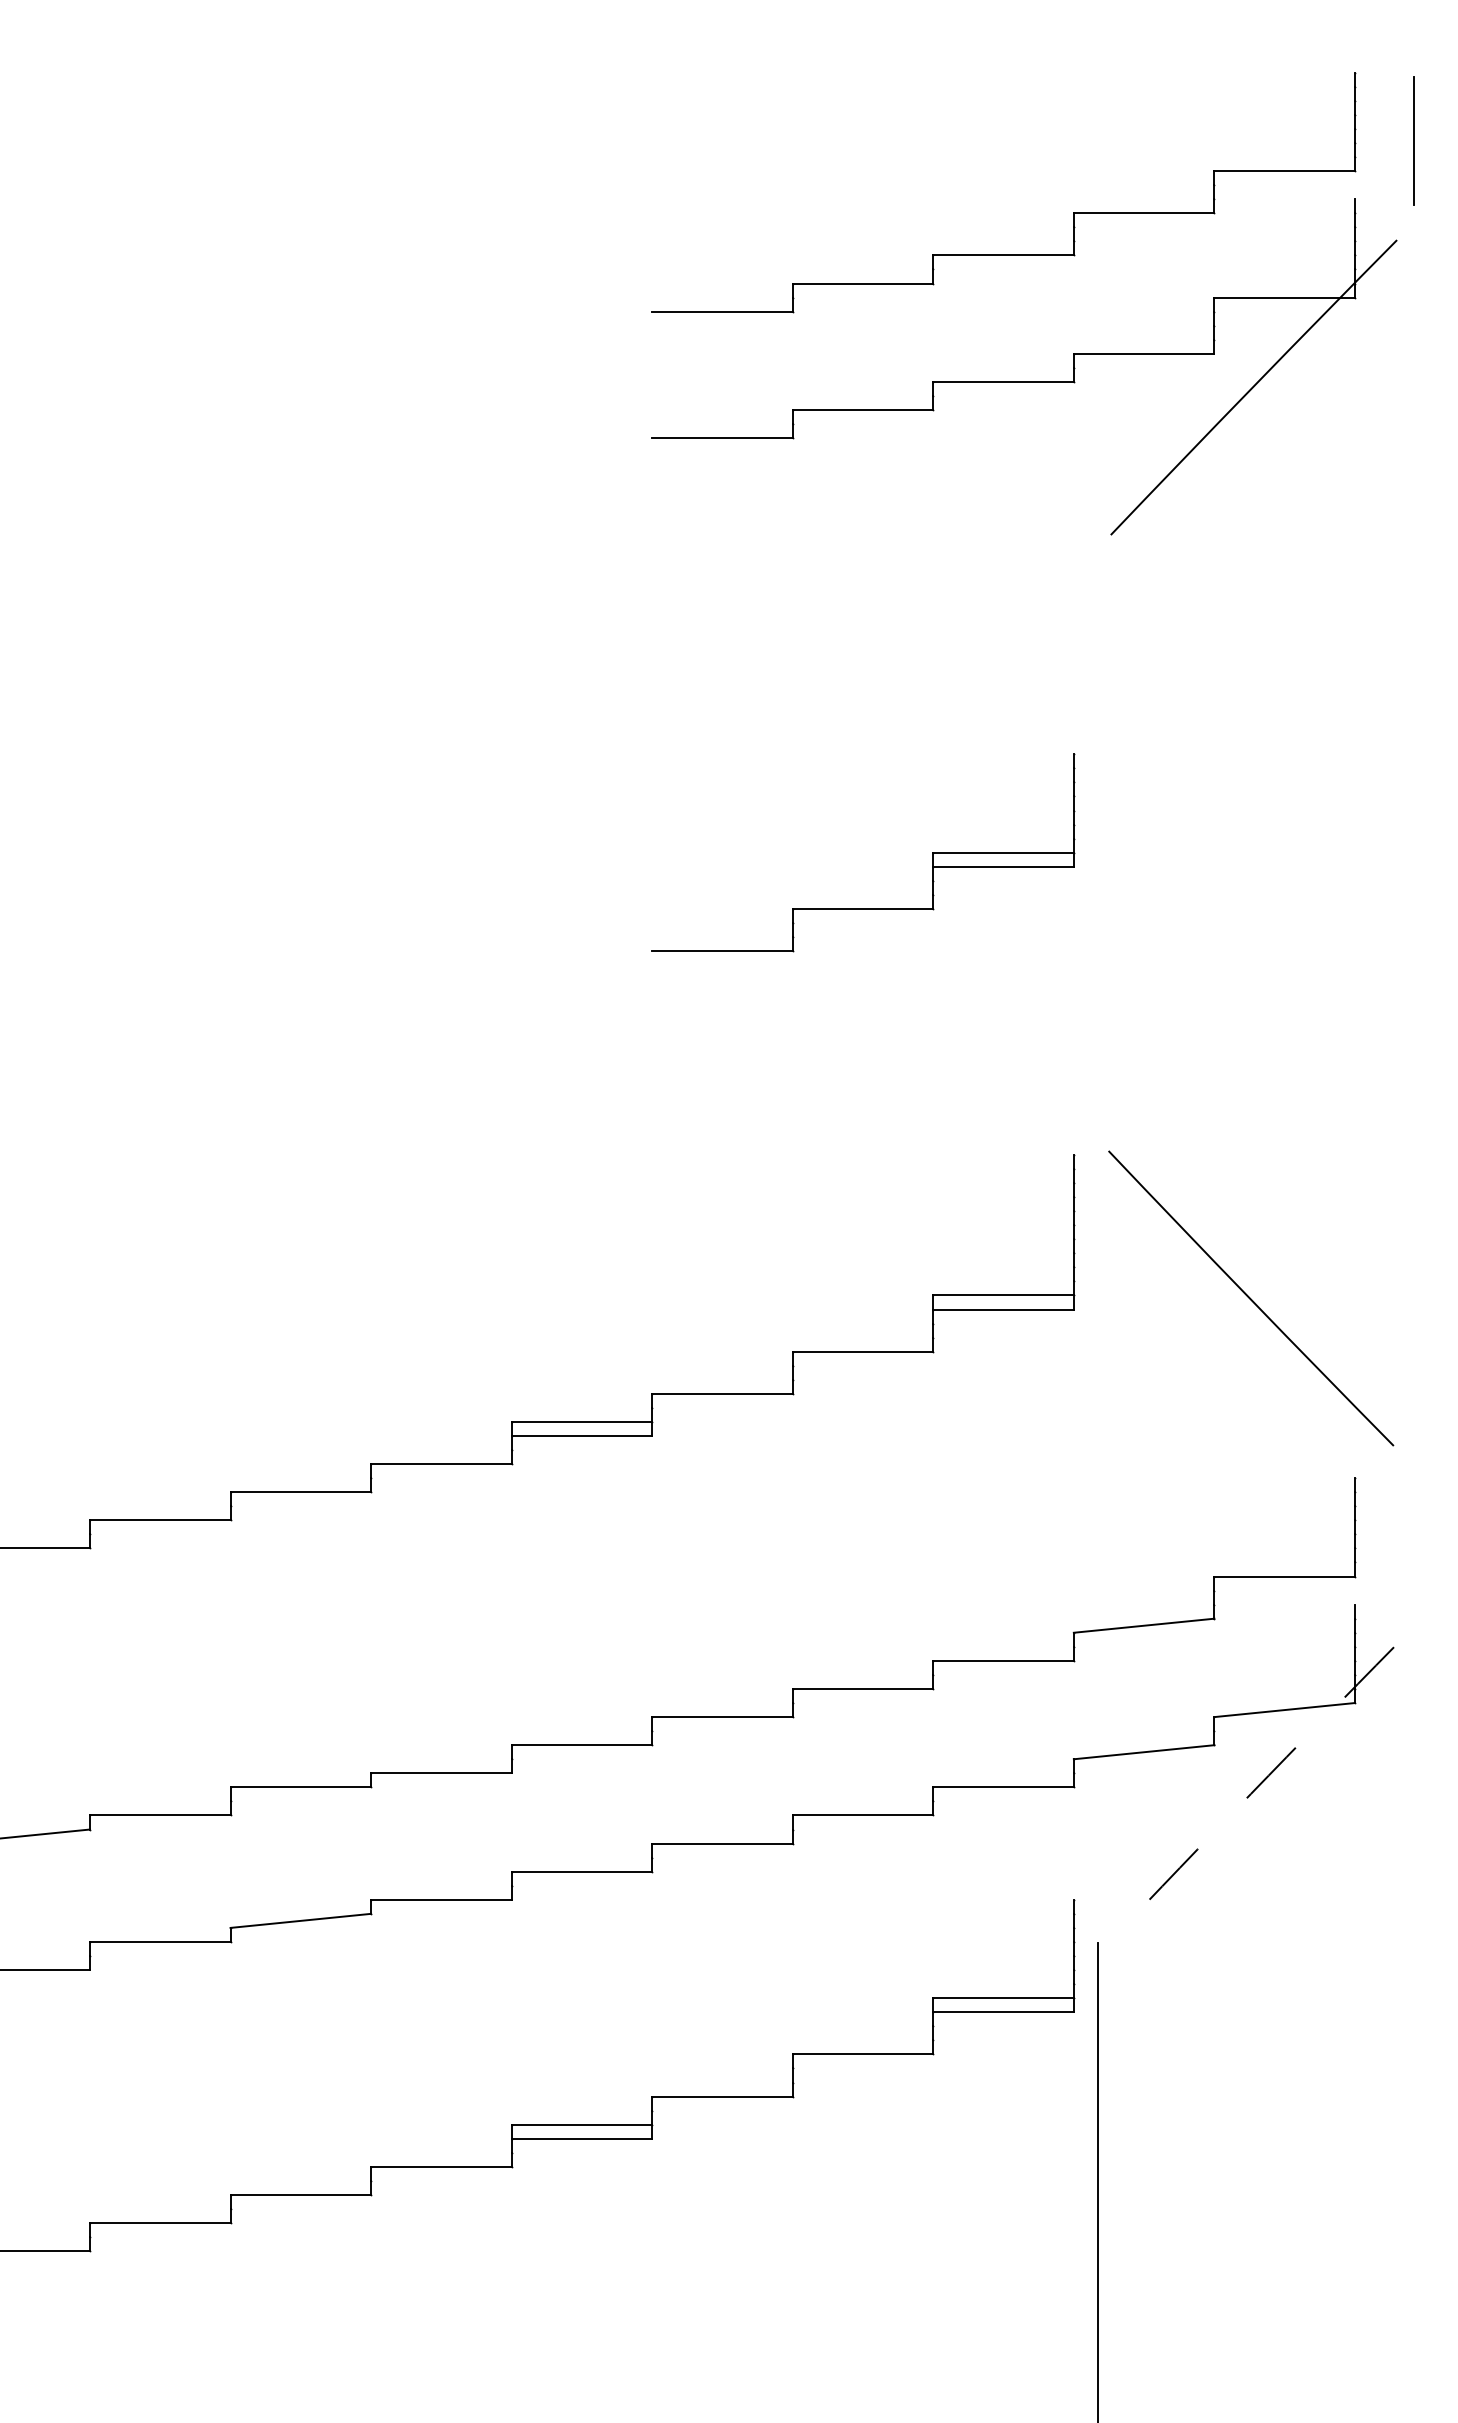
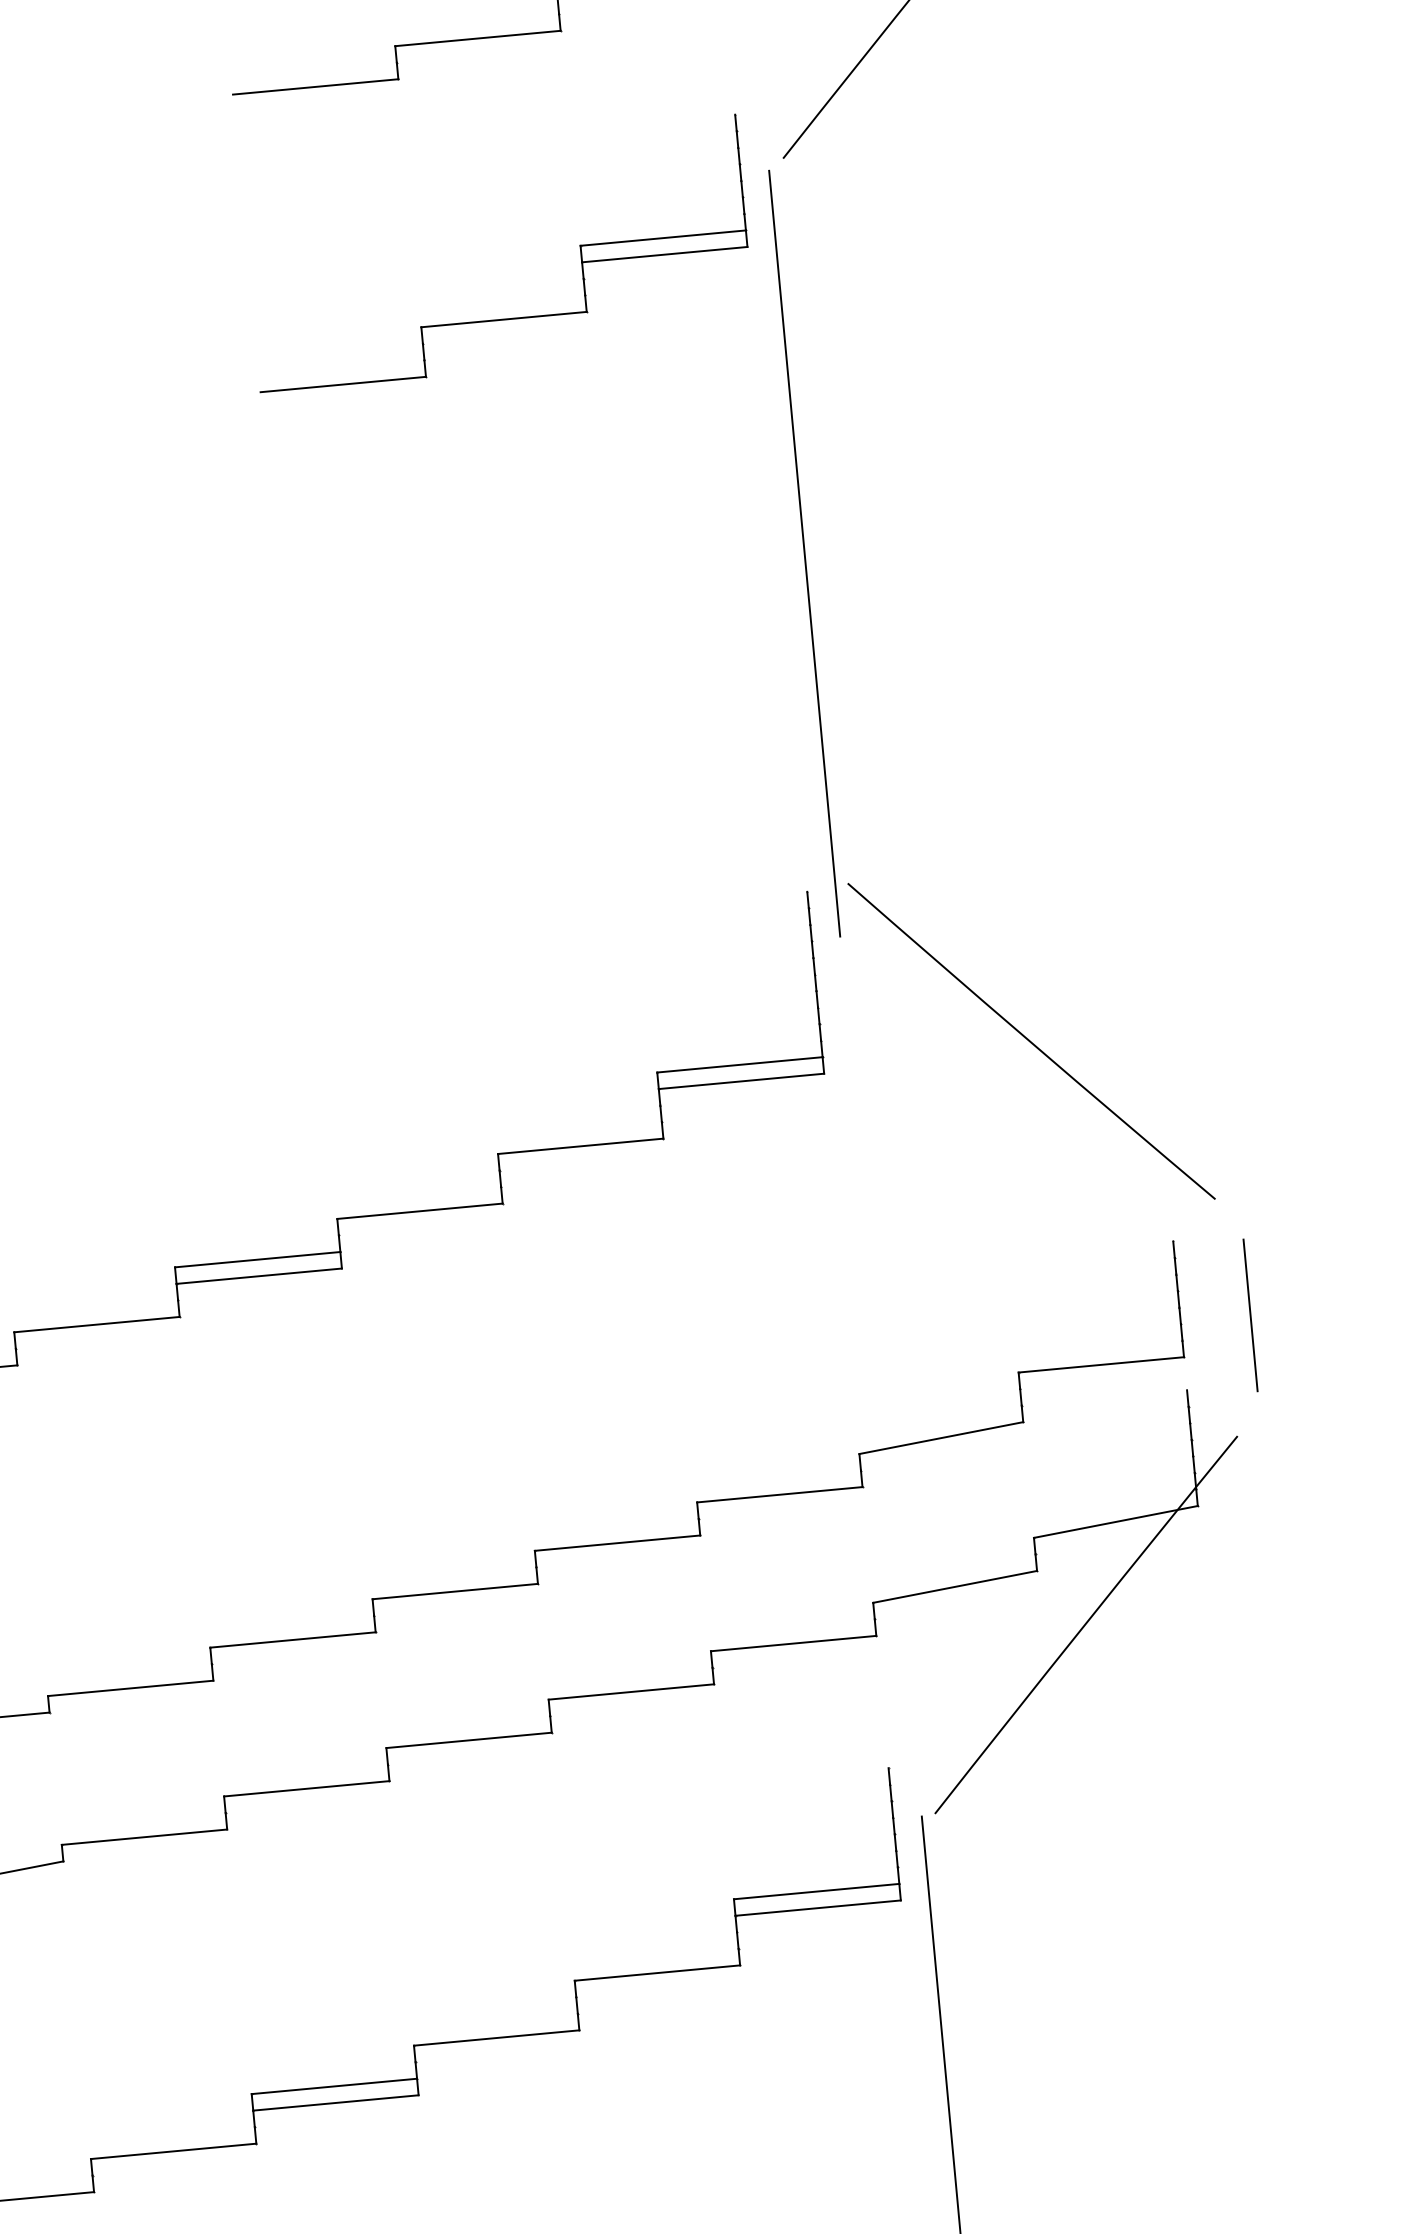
line: (1098, 869) -> (805, 553), added
part: (863, 908) -> (504, 319), moved
line: (1414, 1546) -> (1250, 1315), added
arc: (1250, 1793) -> (1084, 1623), dashed -> solid

